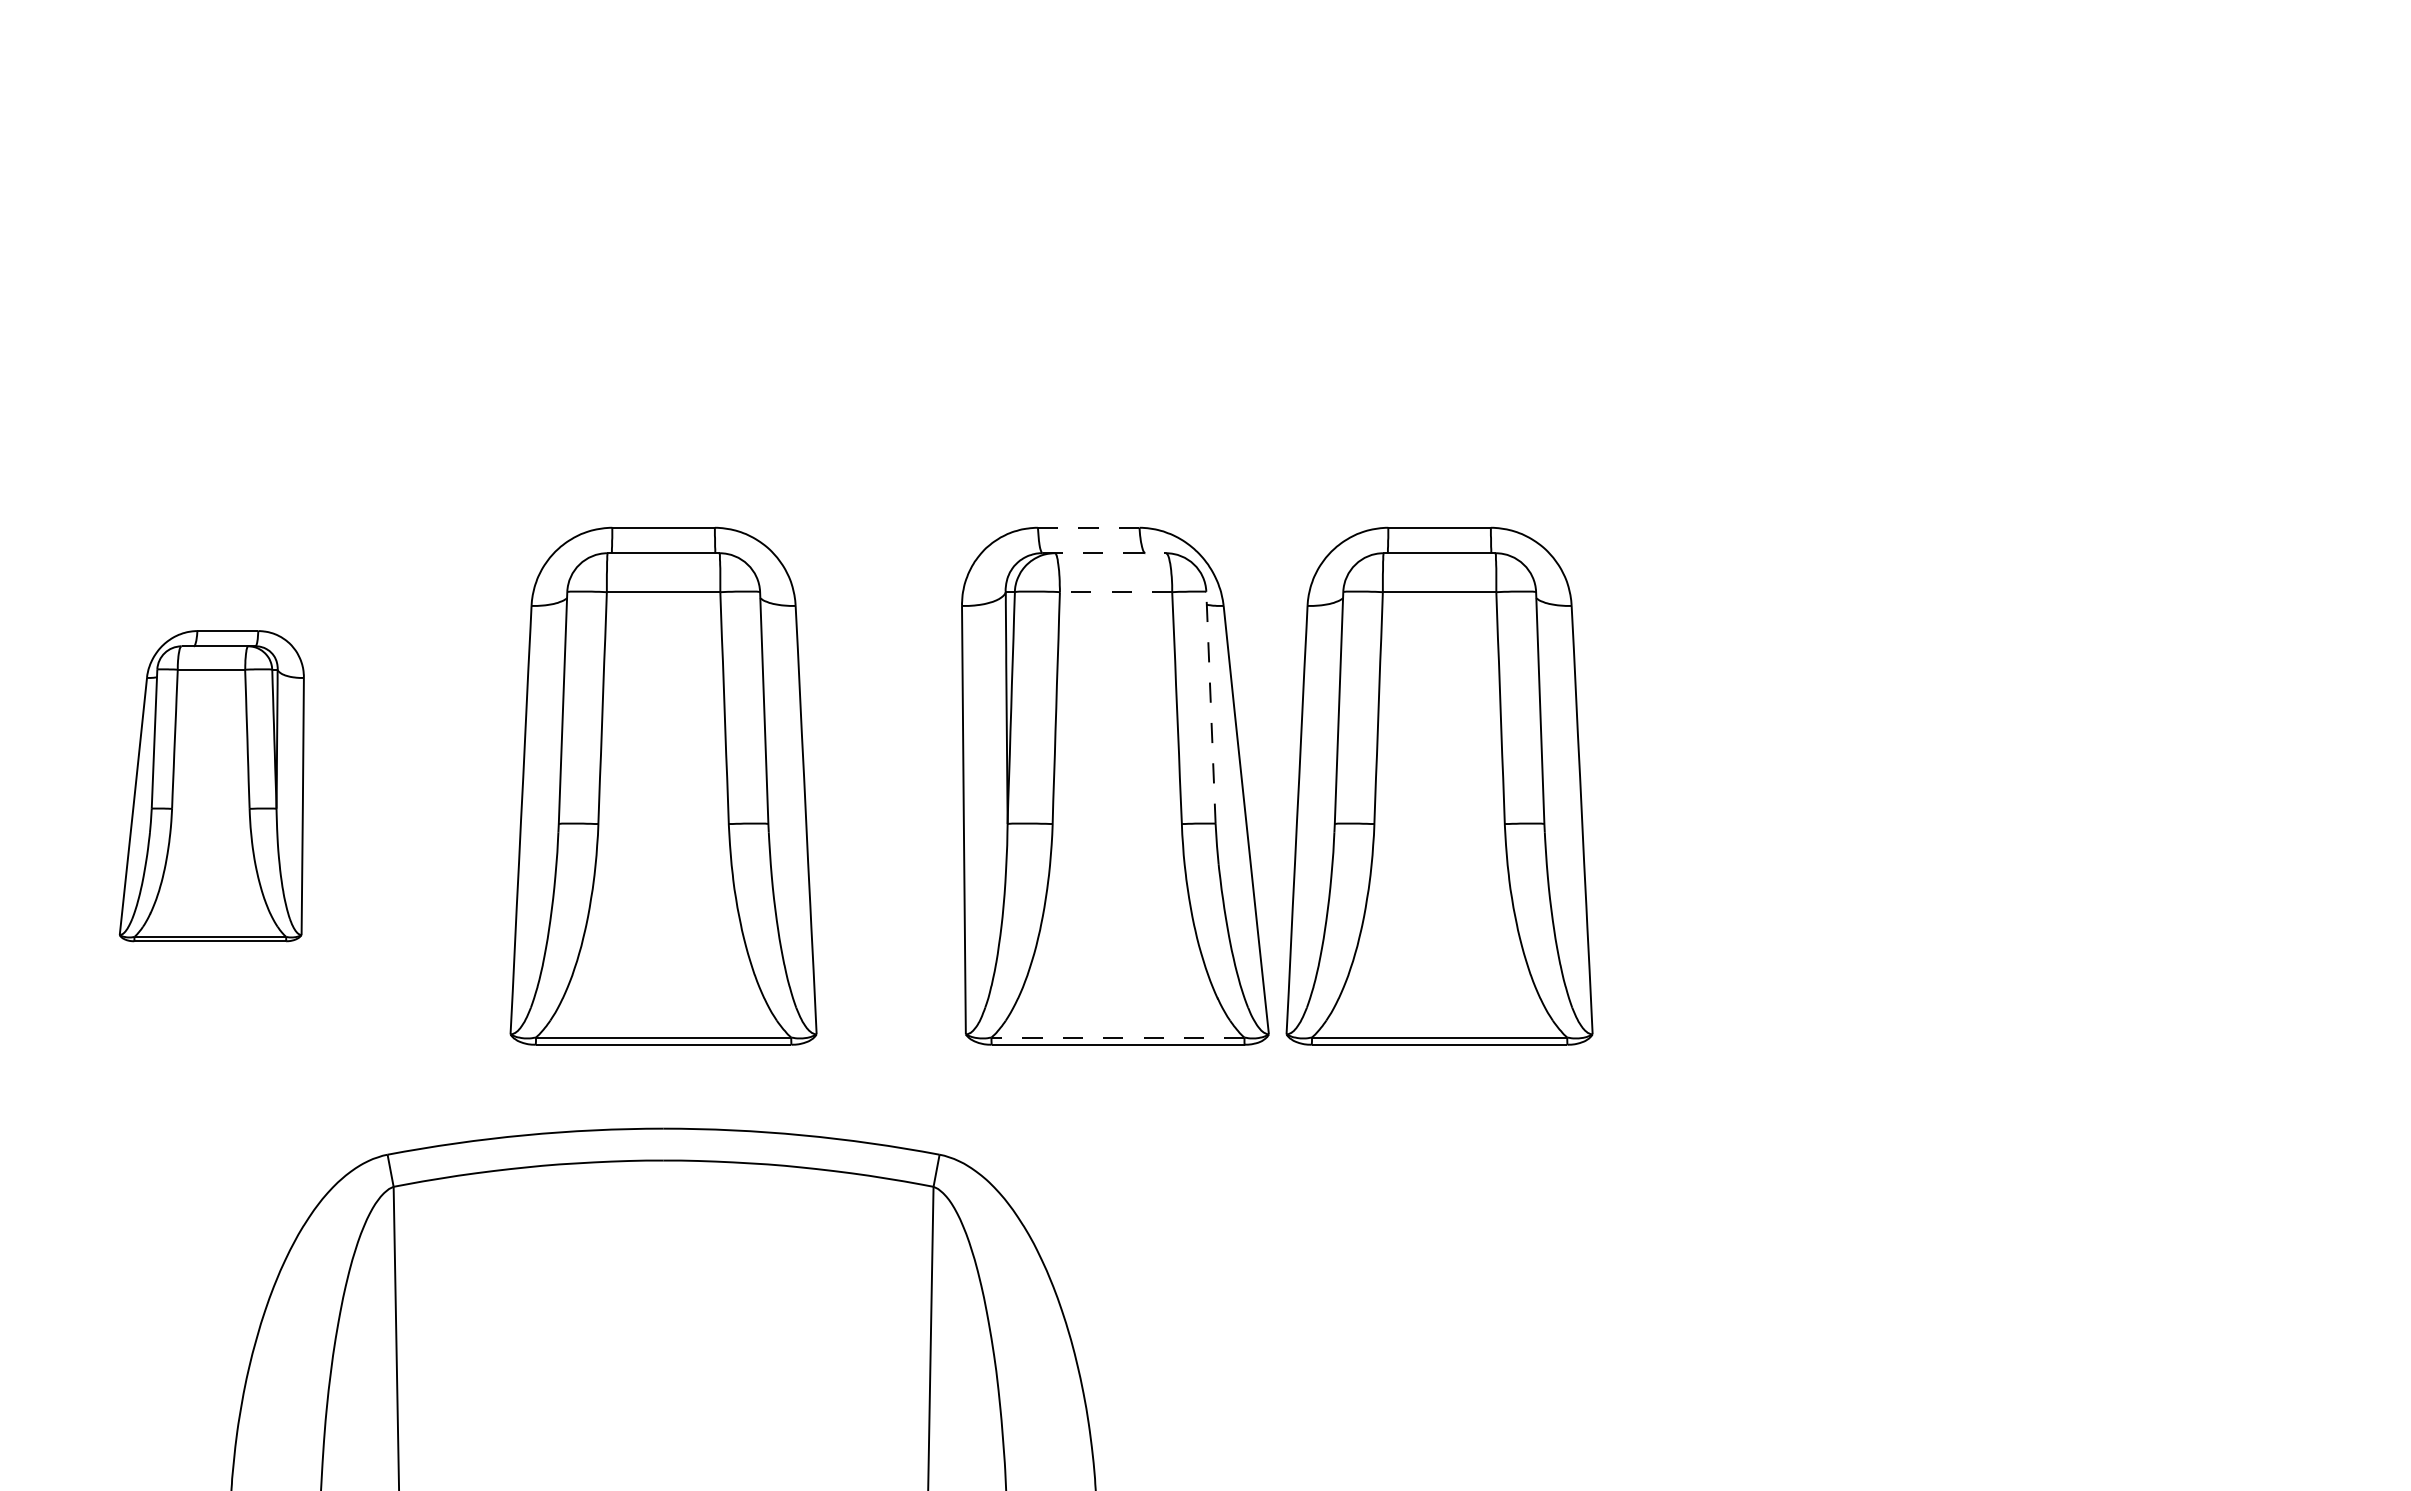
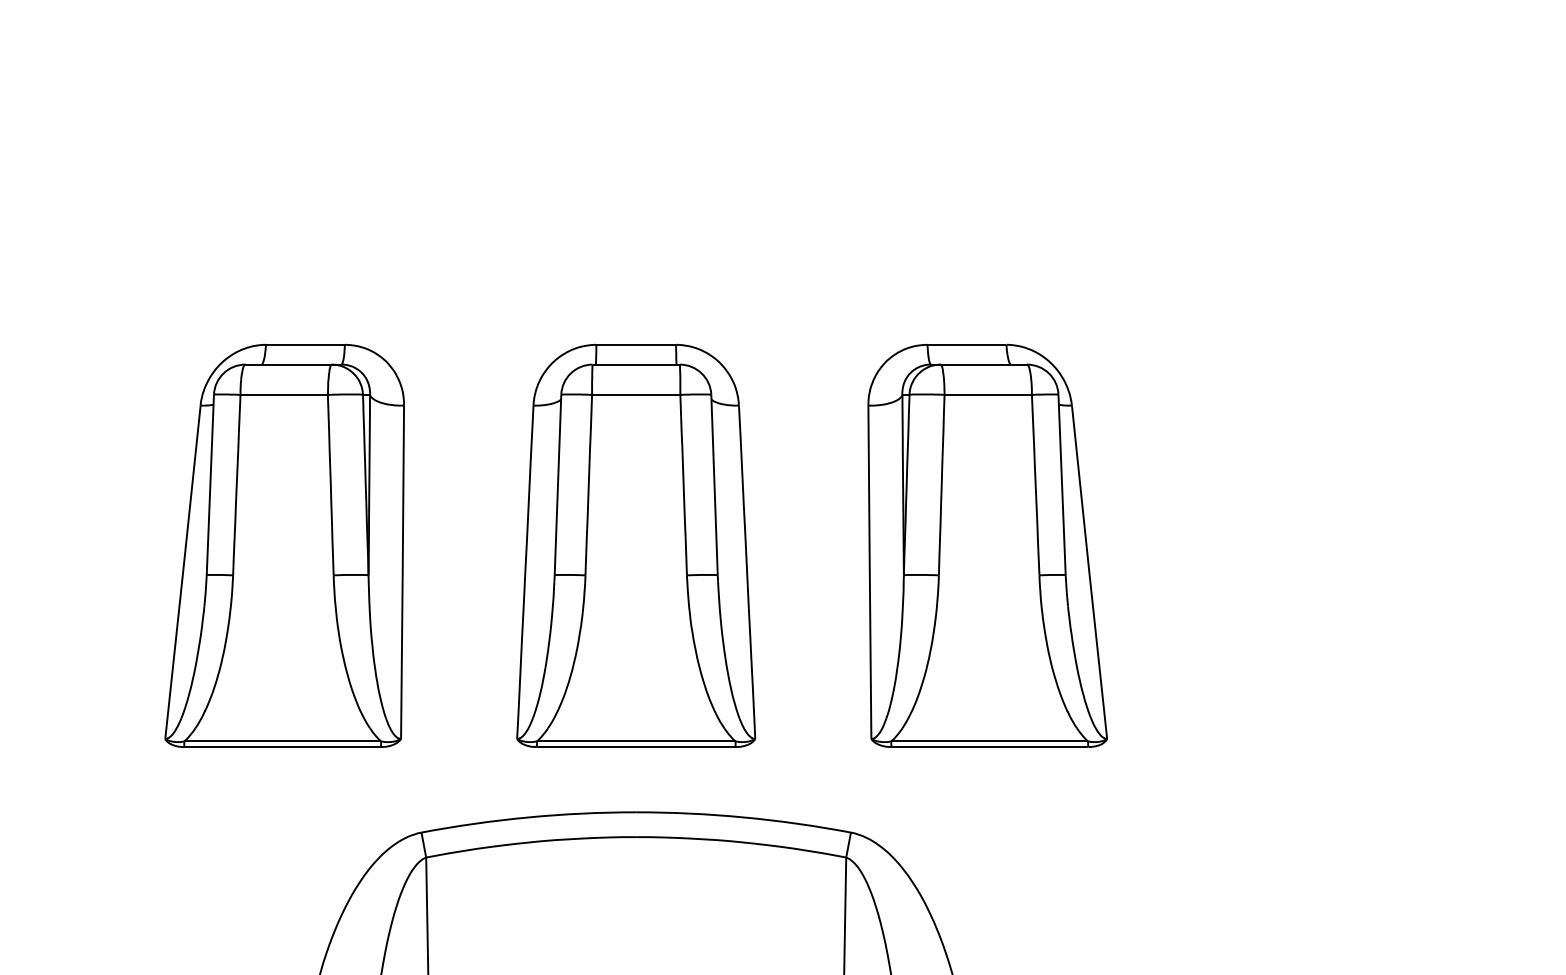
line: (1088, 527) -> (966, 344), dashed -> solid
line: (1104, 553) -> (979, 364), dashed -> solid
line: (1115, 592) -> (987, 395), dashed -> solid
line: (1210, 707) -> (1061, 484), dashed -> solid
part: (211, 785) -> (284, 545), size x1.67
part: (1439, 785) -> (1239, 545), removed
line: (1117, 1037) -> (989, 741), dashed -> solid

